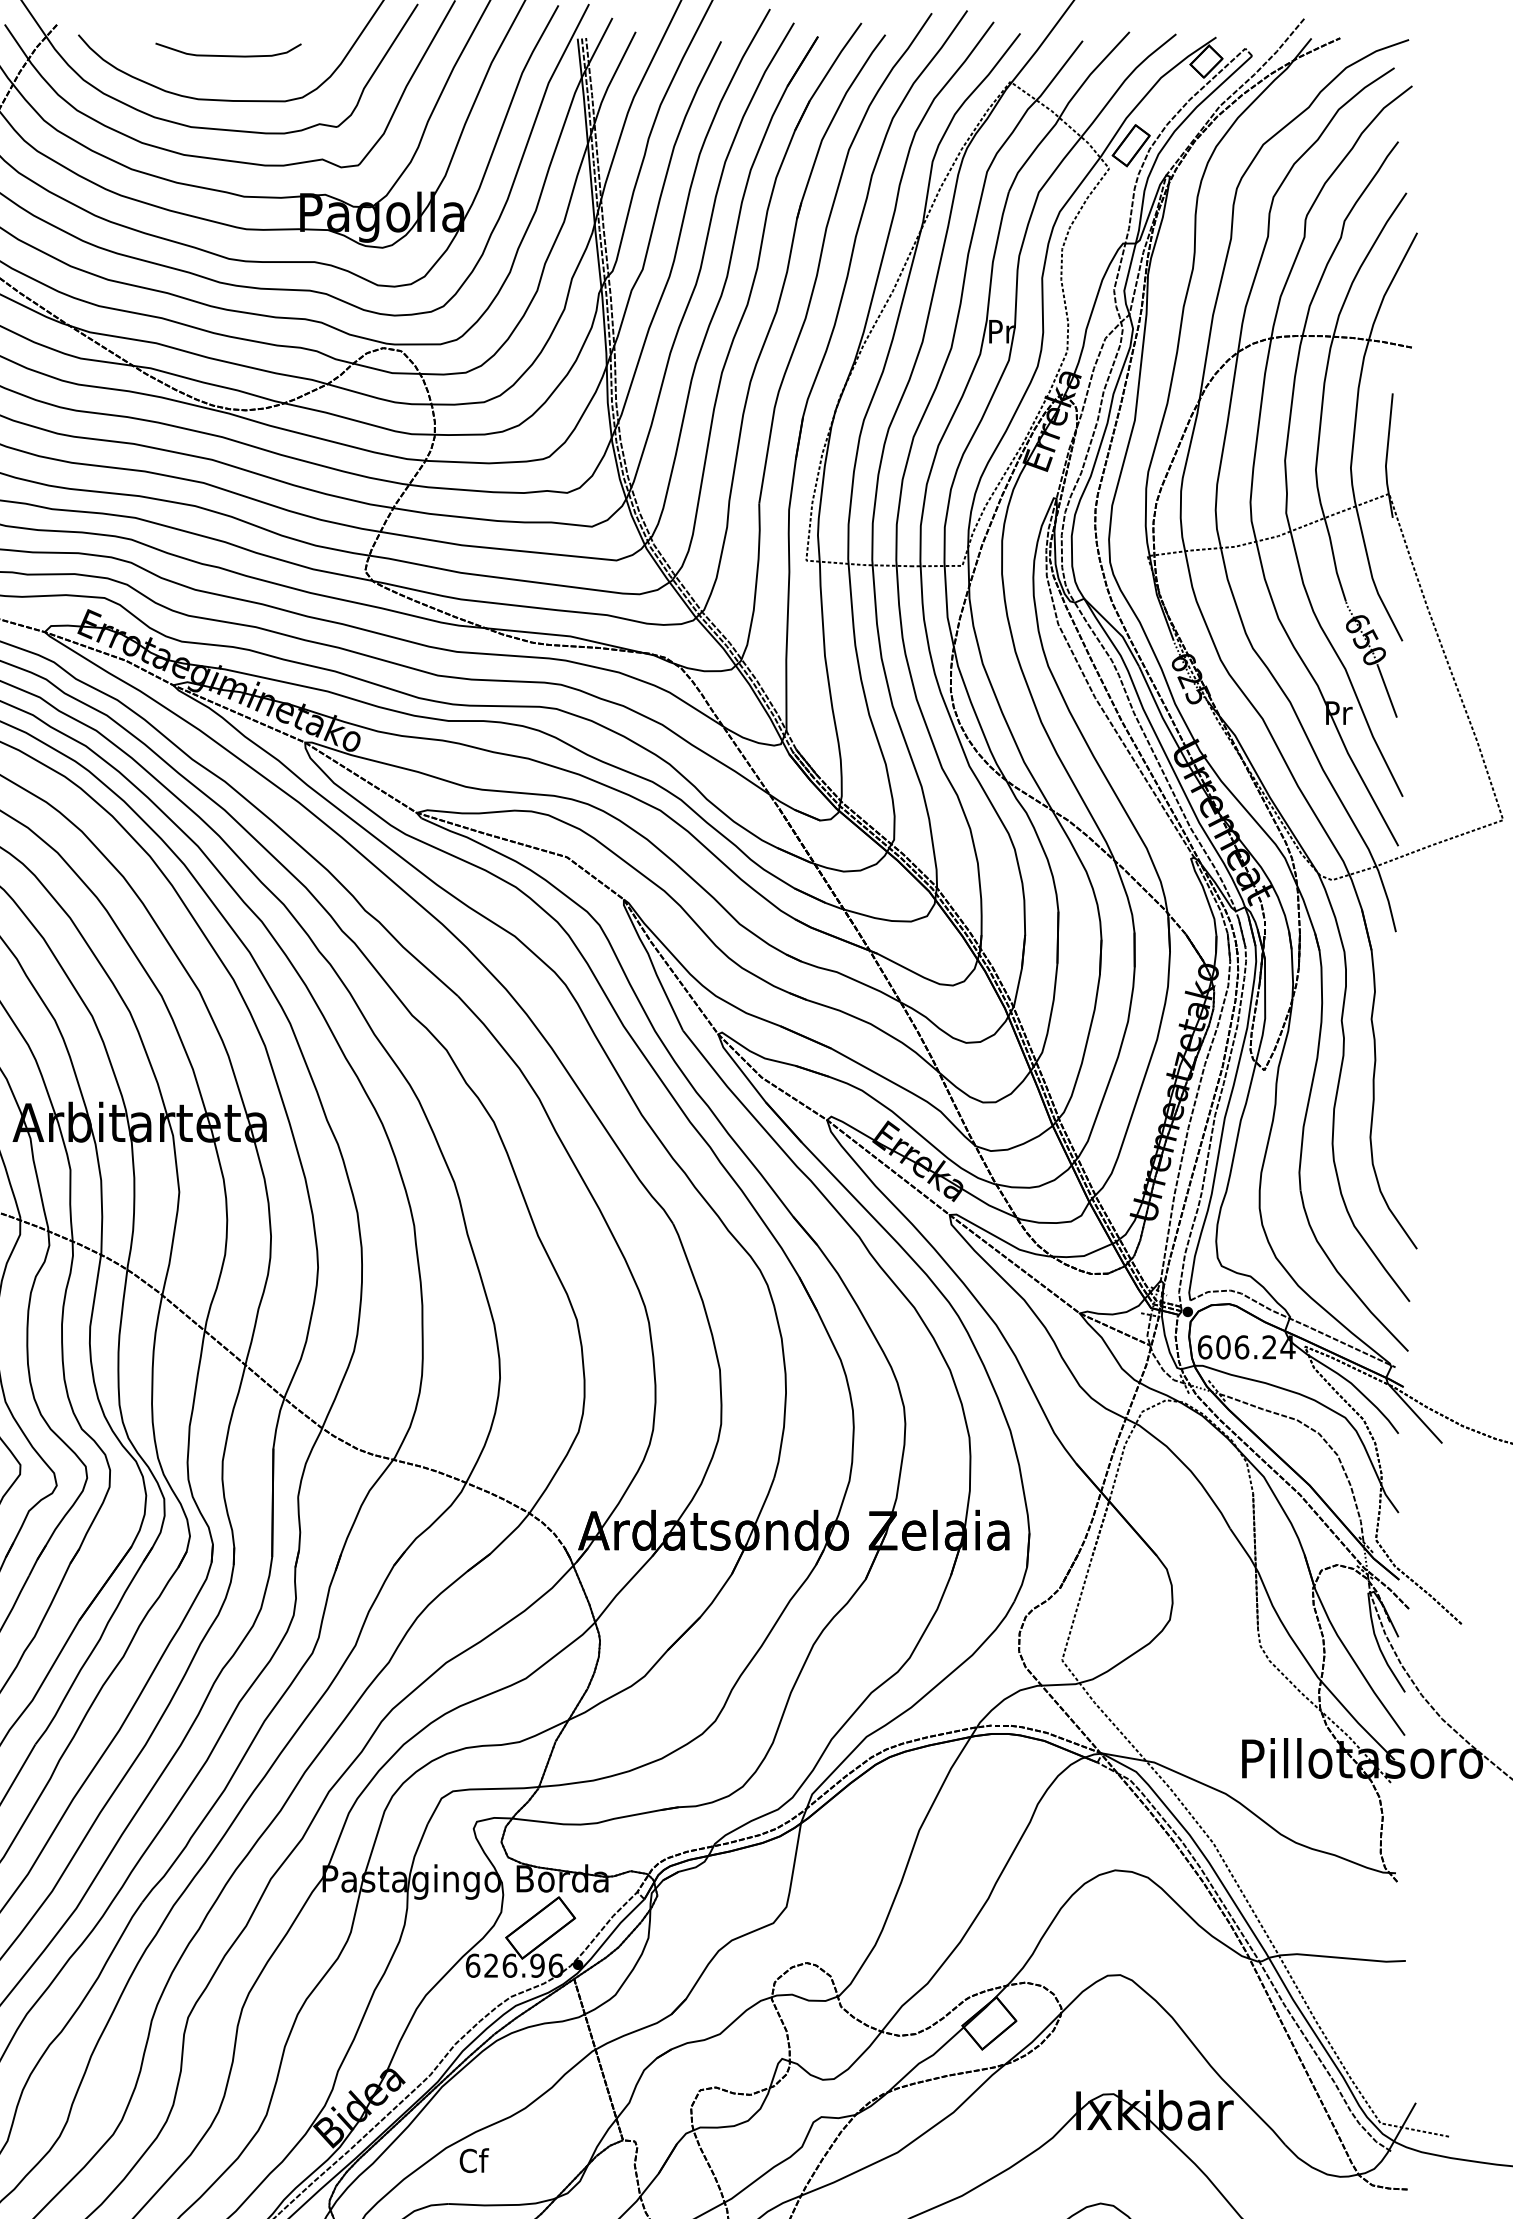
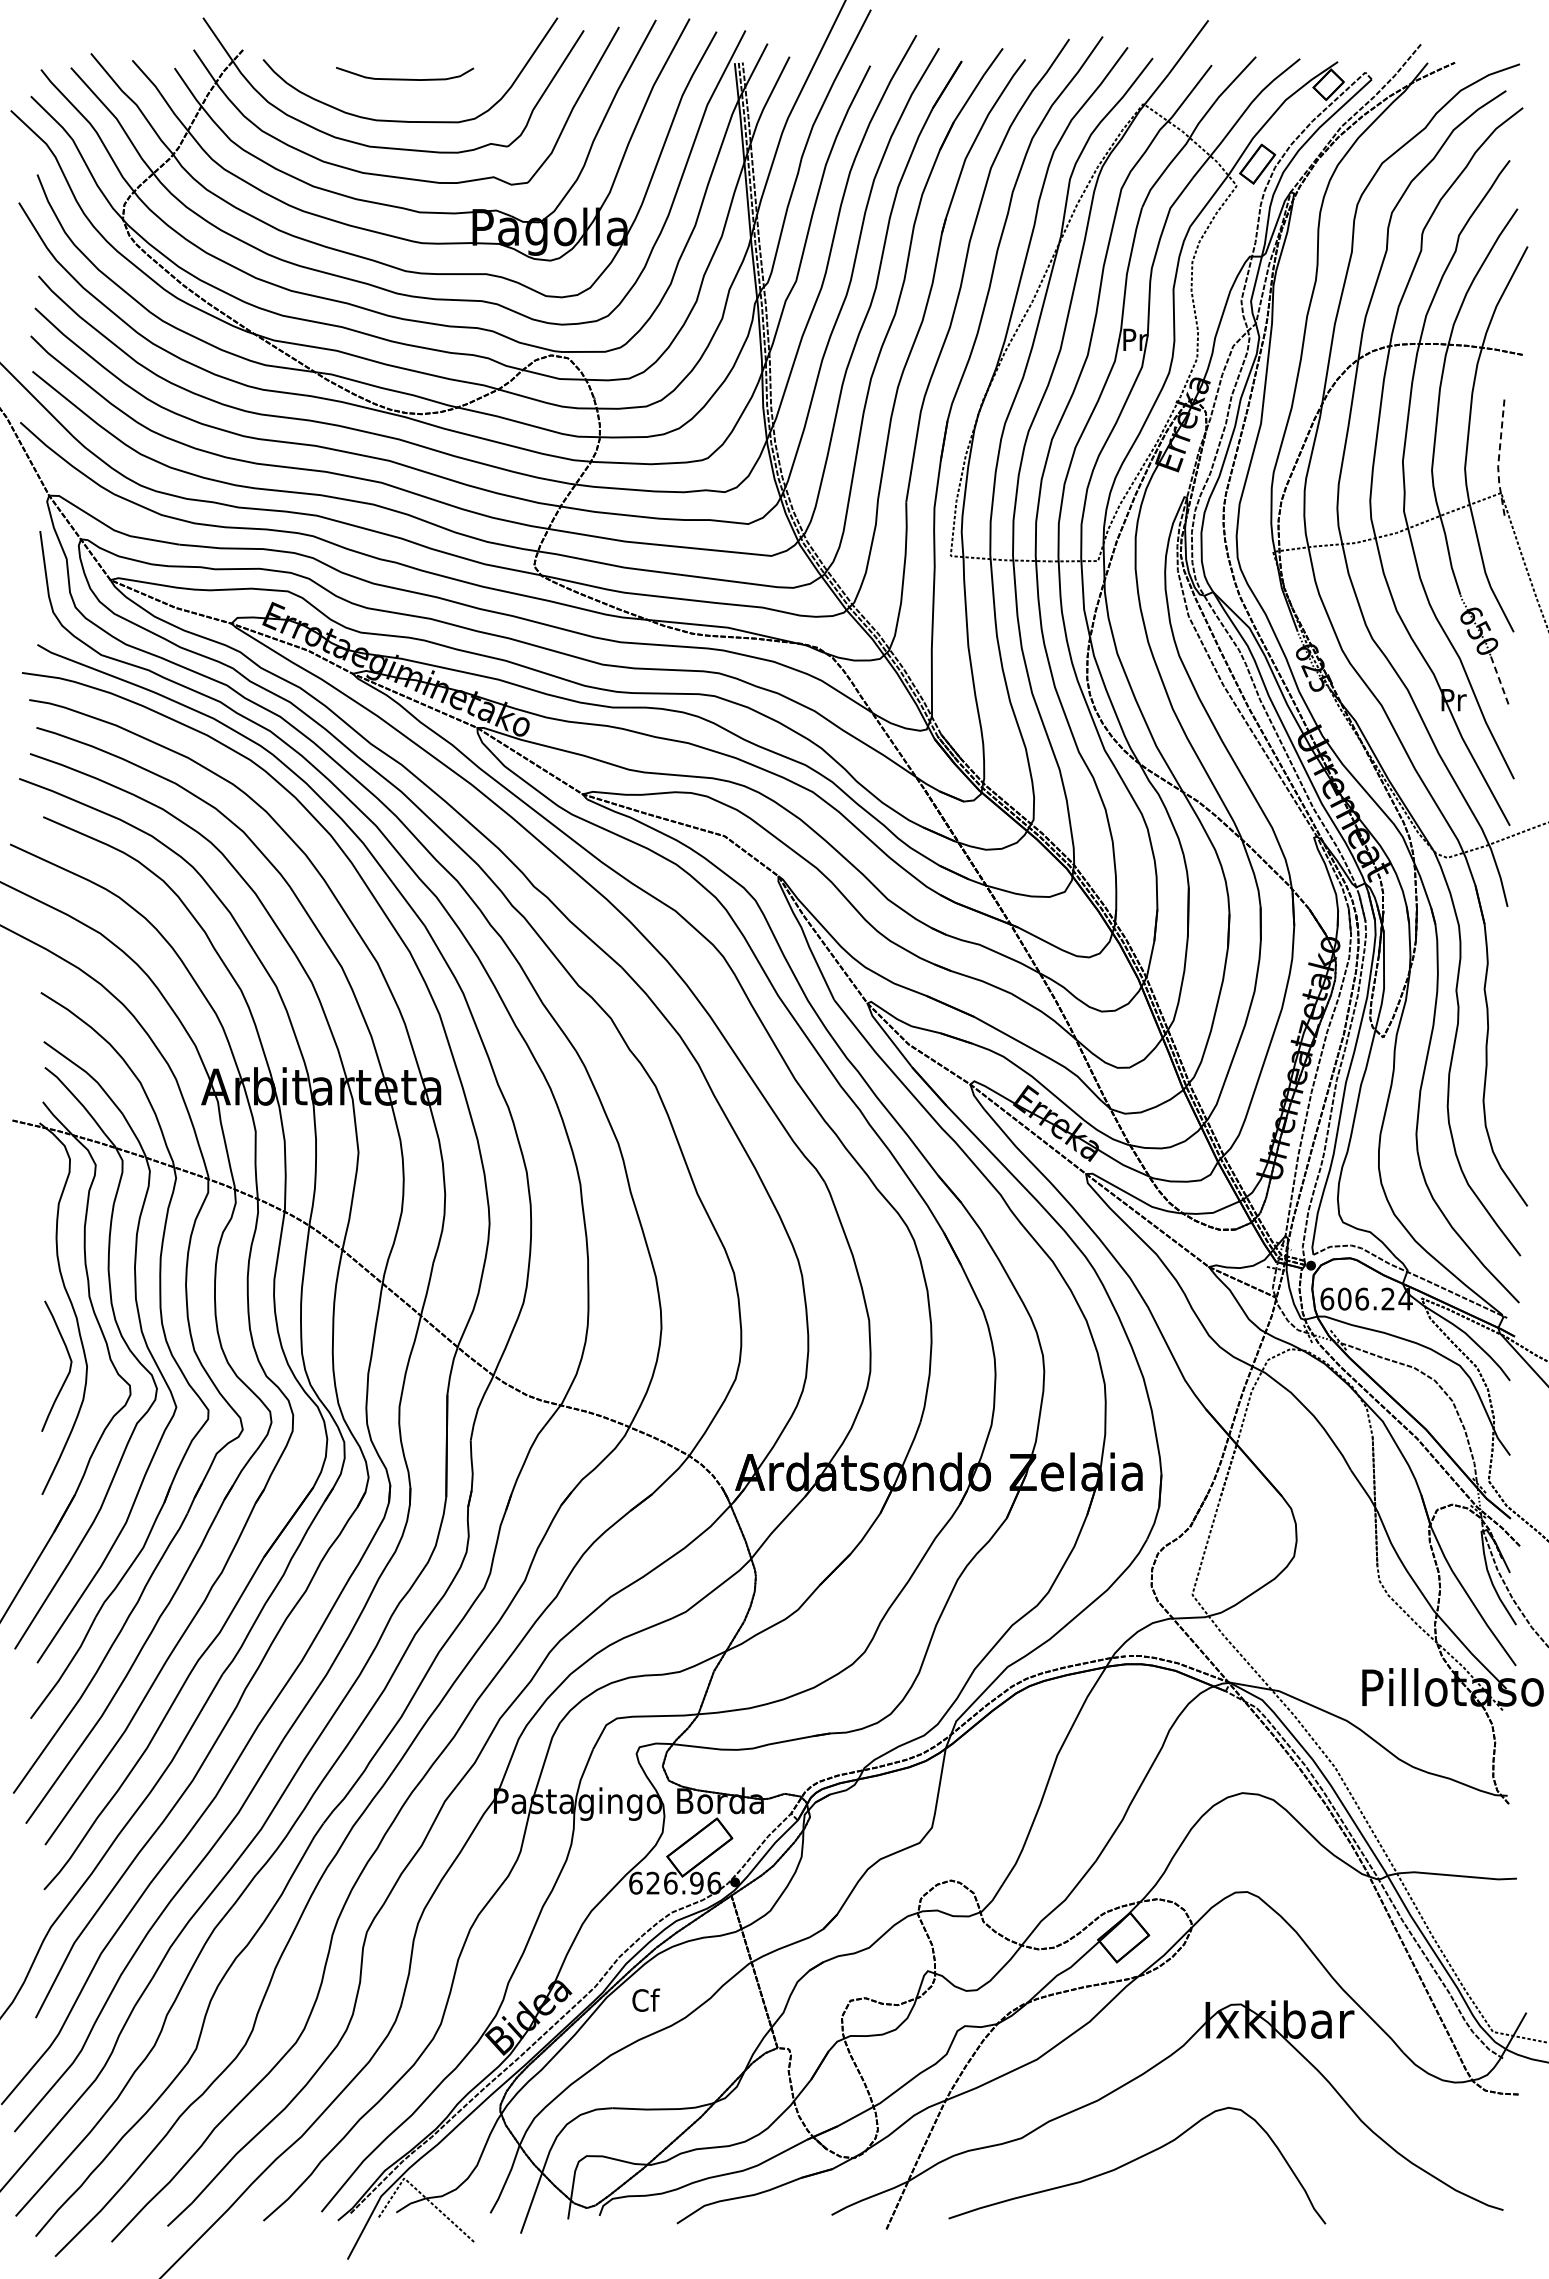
line: (1386, 457) -> (1498, 458), solid -> dashed
line: (1387, 691) -> (1499, 679), solid -> dashed
text: (474, 2159) -> (646, 1999), moved

